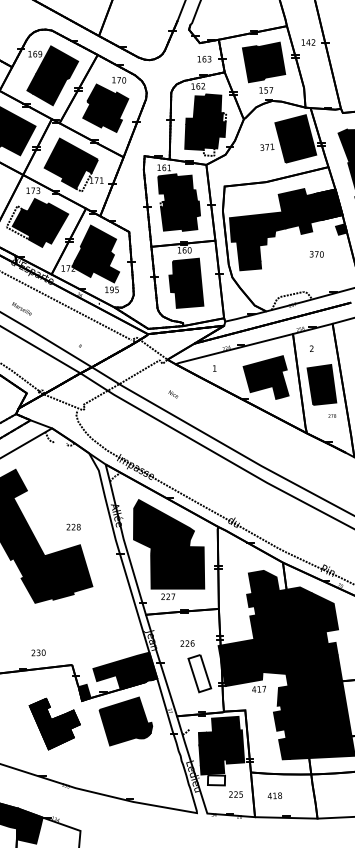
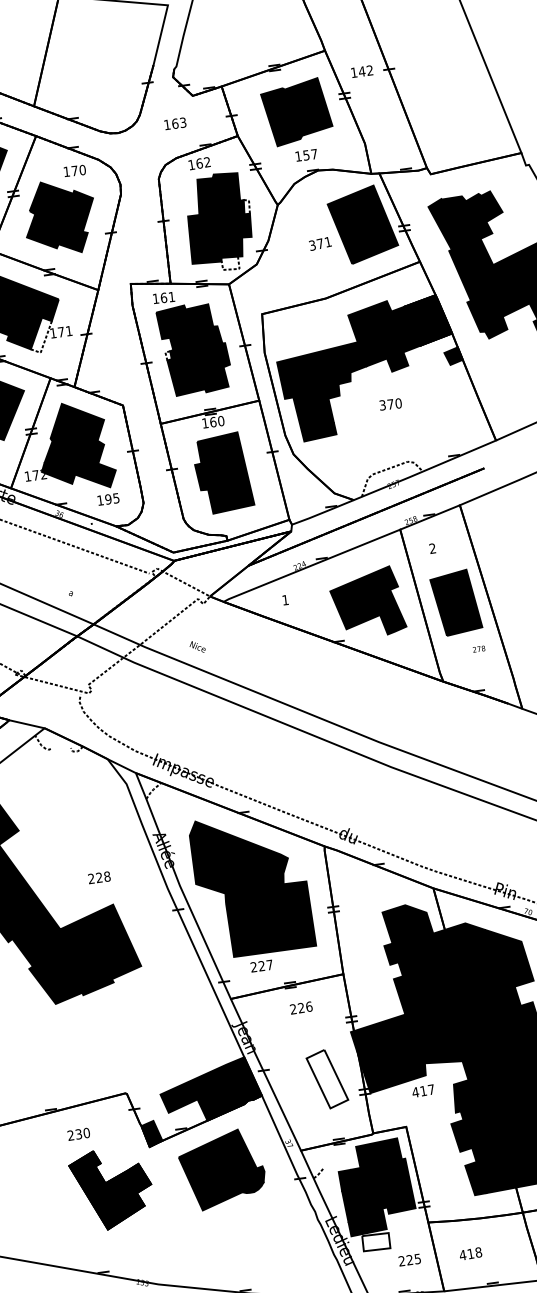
text: (204, 59) -> (175, 124), moved
text: (316, 254) -> (390, 404), moved
text: (173, 394) -> (197, 647), moved
text: (187, 643) -> (301, 1007), moved
text: (38, 652) -> (78, 1133), moved

